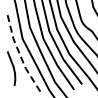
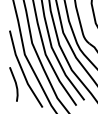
line: (20, 54) -> (22, 70), dashed -> solid

